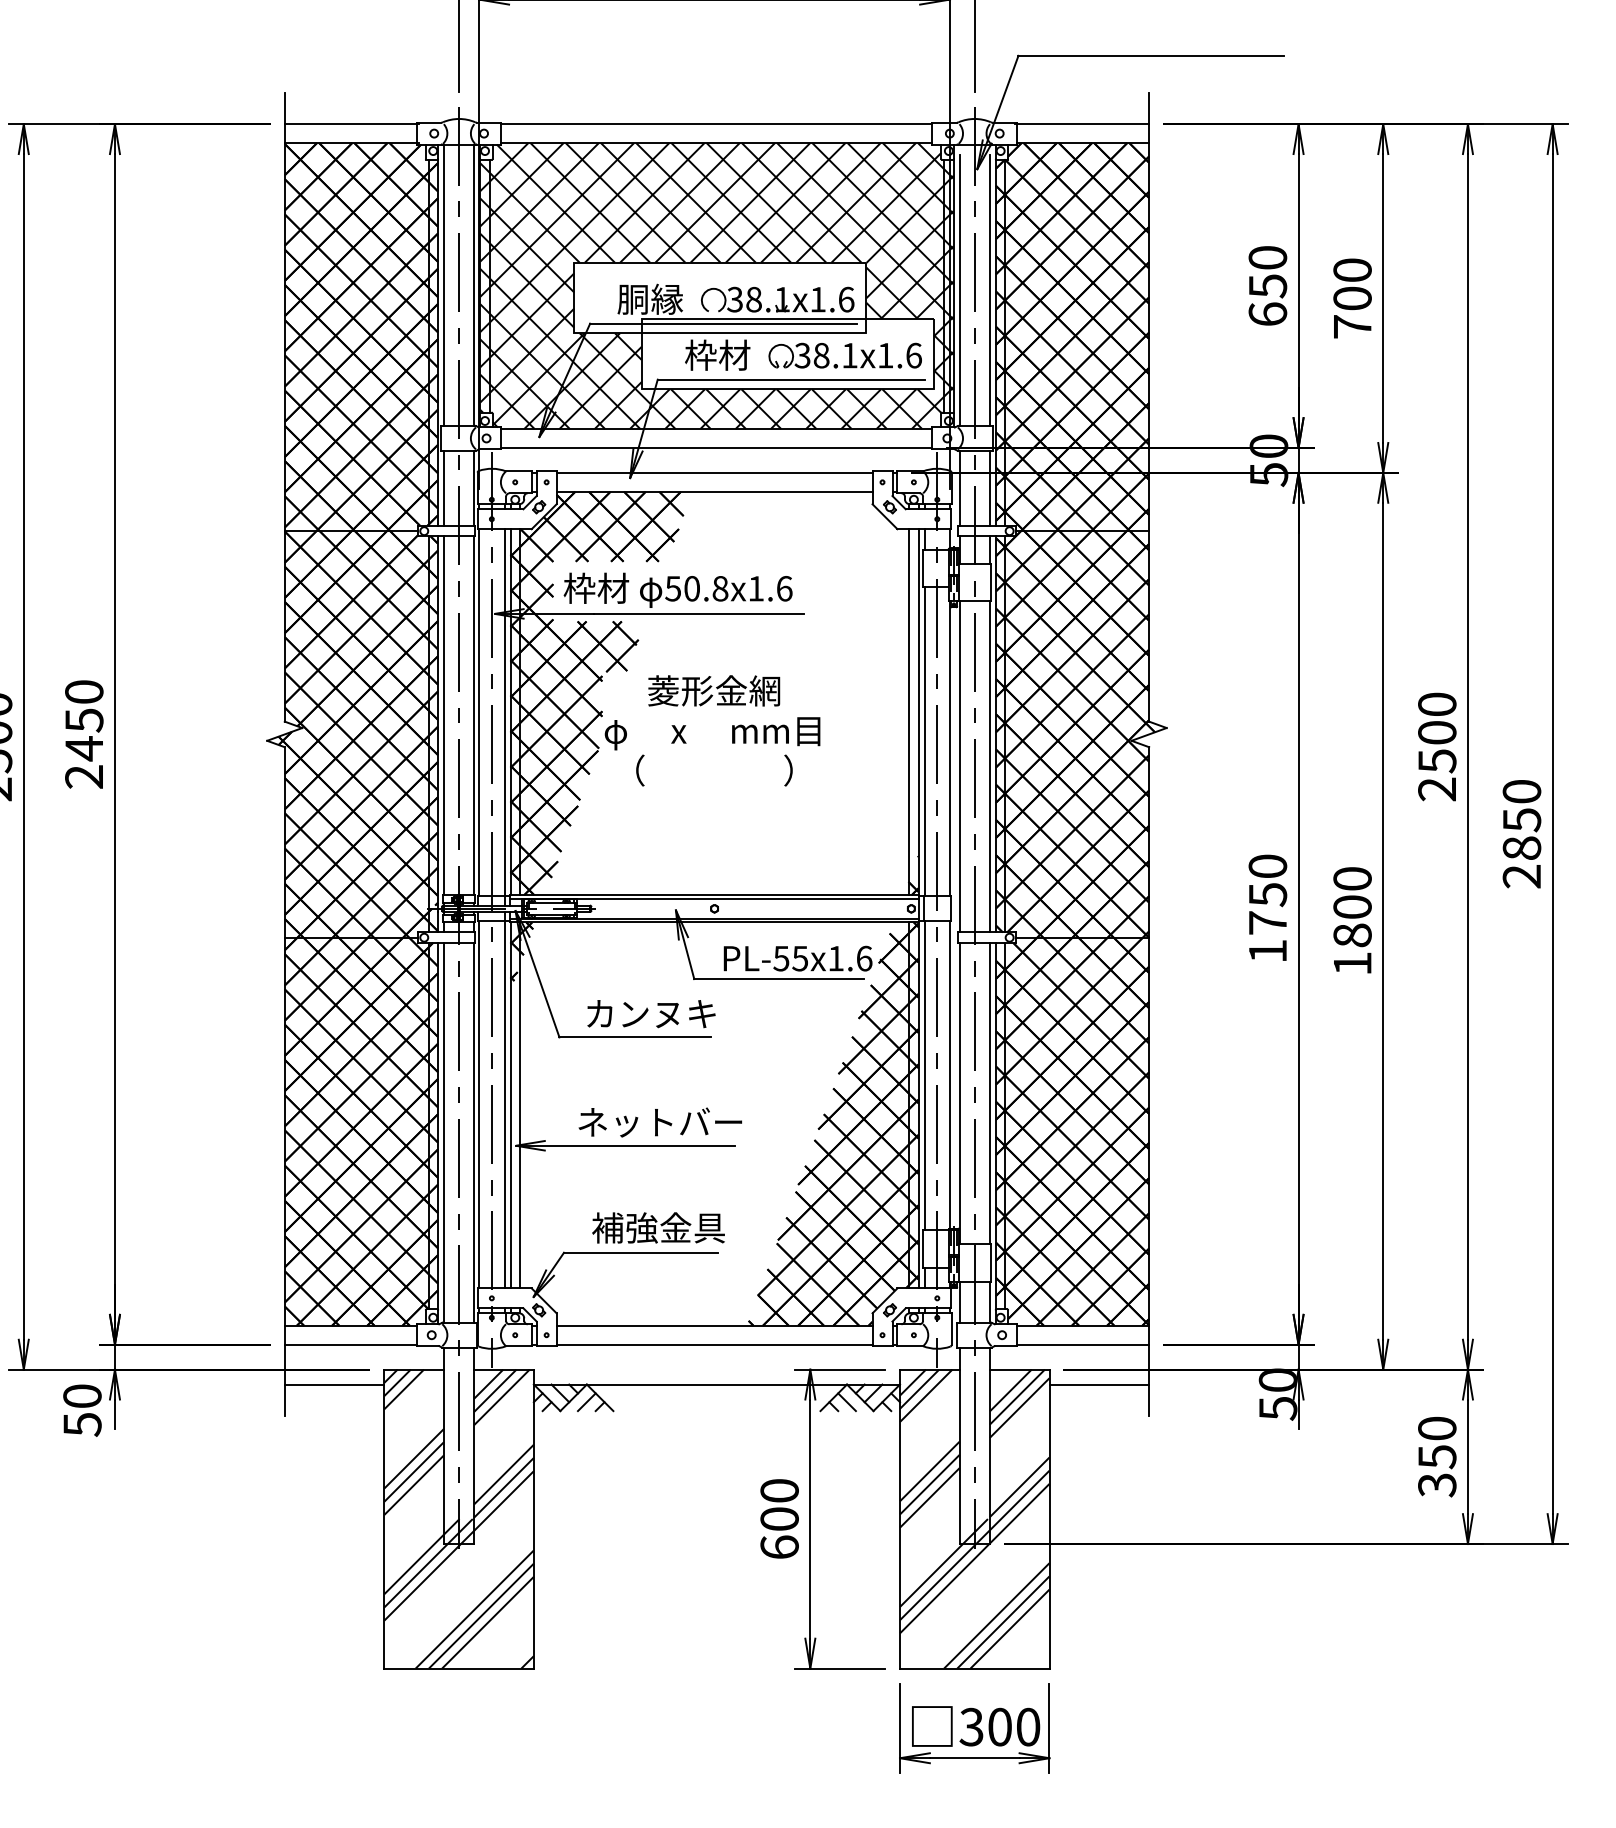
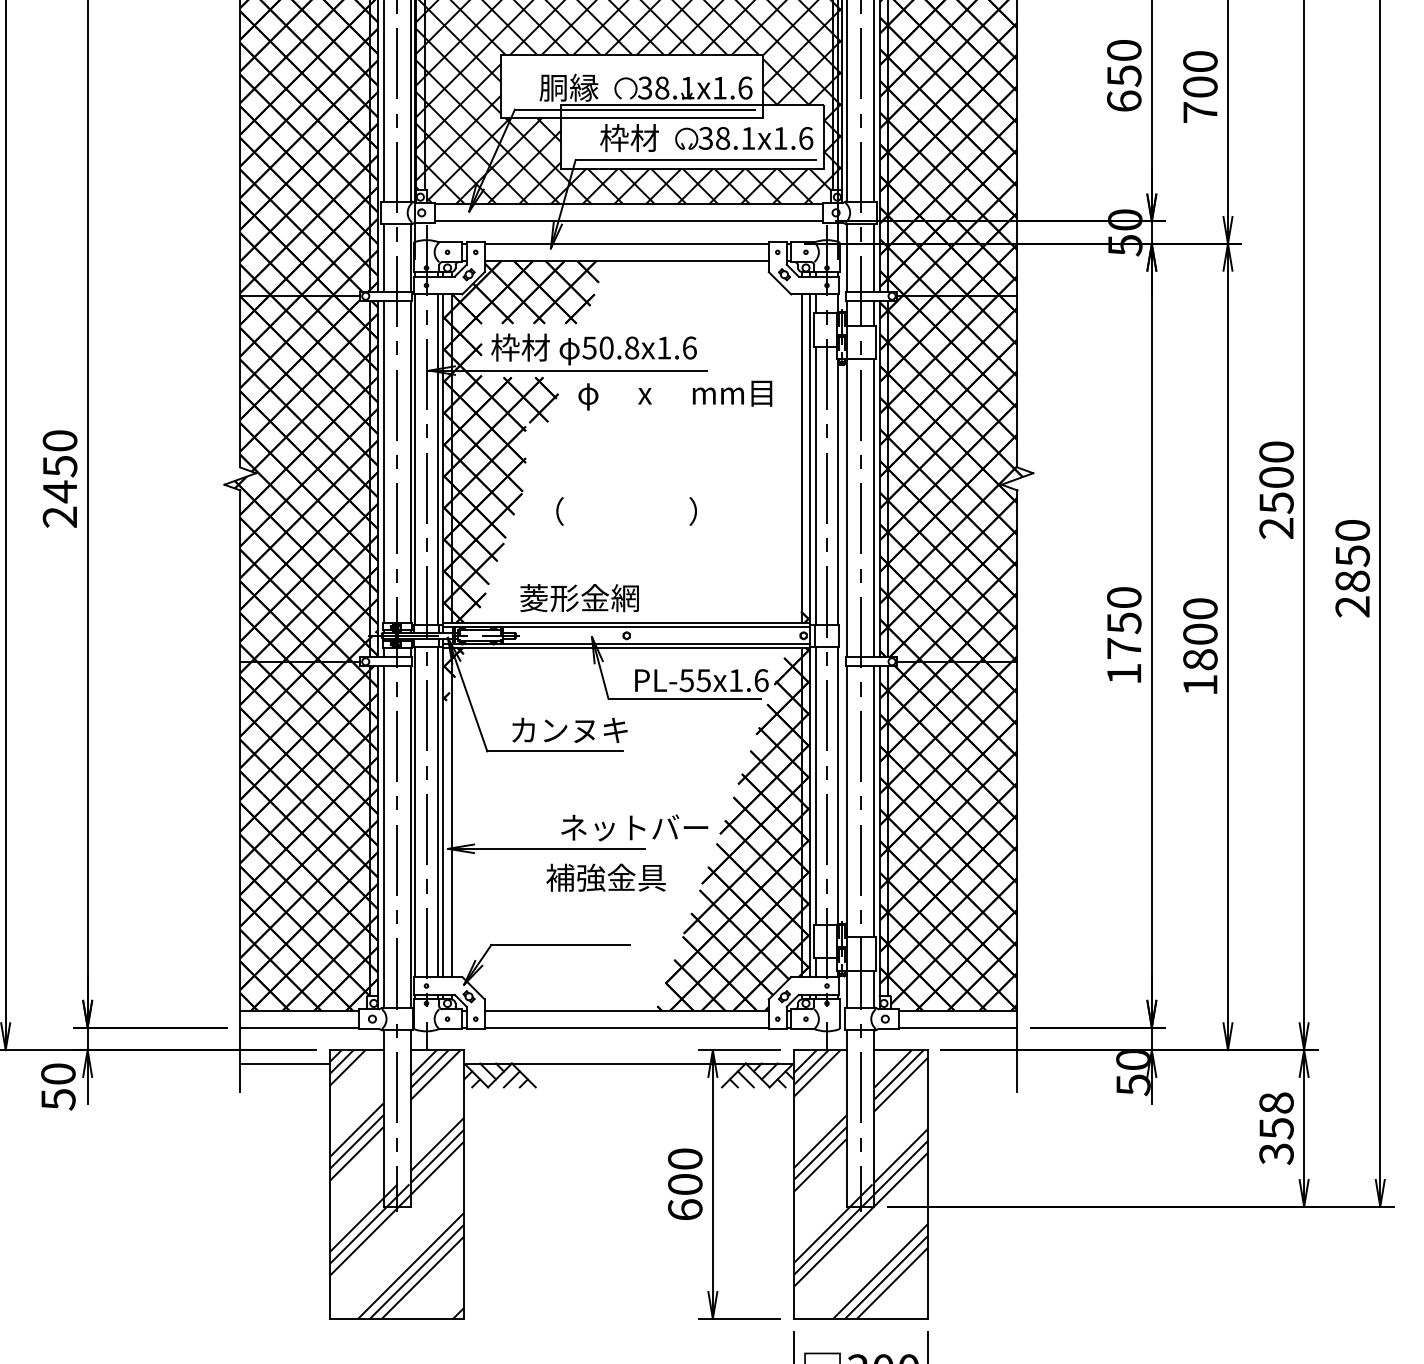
text: (714, 690) -> (579, 597), moved
text: (712, 733) -> (675, 395), moved
text: (659, 1122) -> (633, 827), moved
text: (658, 1227) -> (606, 877), moved
line: (1099, 1384) -> (972, 1063), removed
text: (1437, 1428) -> (1276, 1103), 350 -> 358

